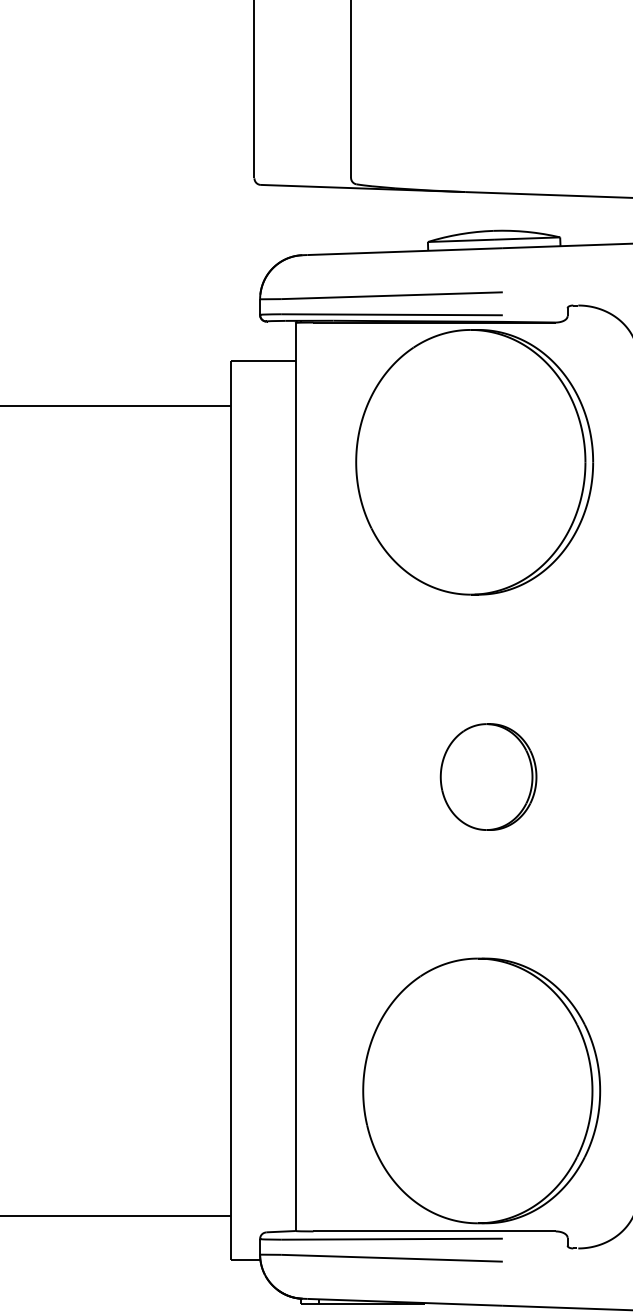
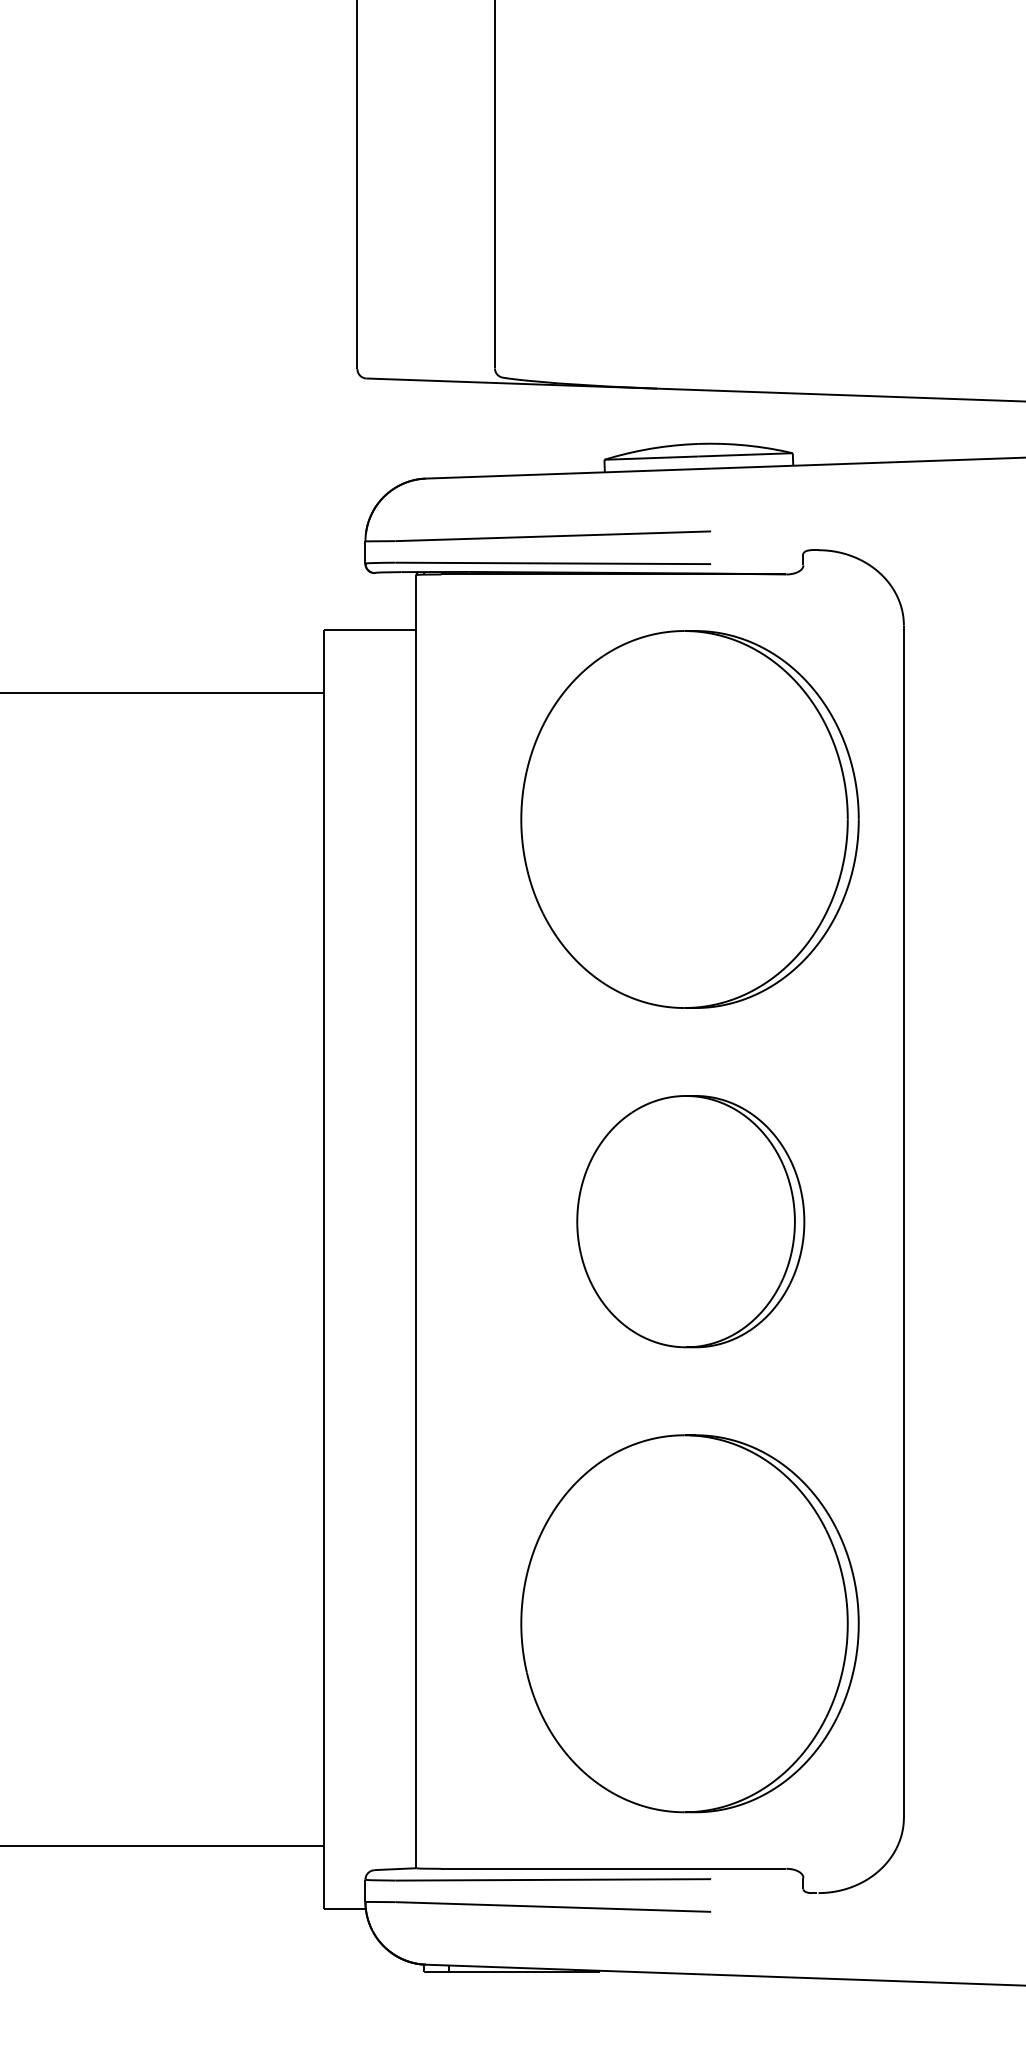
part: (474, 462) -> (689, 819), moved
part: (488, 776) -> (690, 1221), size x1.67
part: (481, 1090) -> (689, 1623), moved

